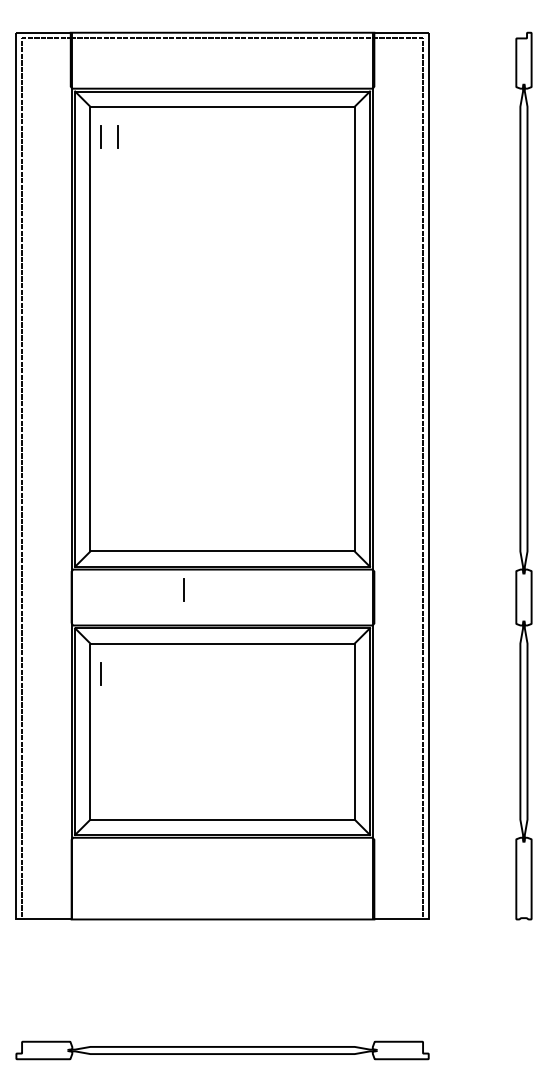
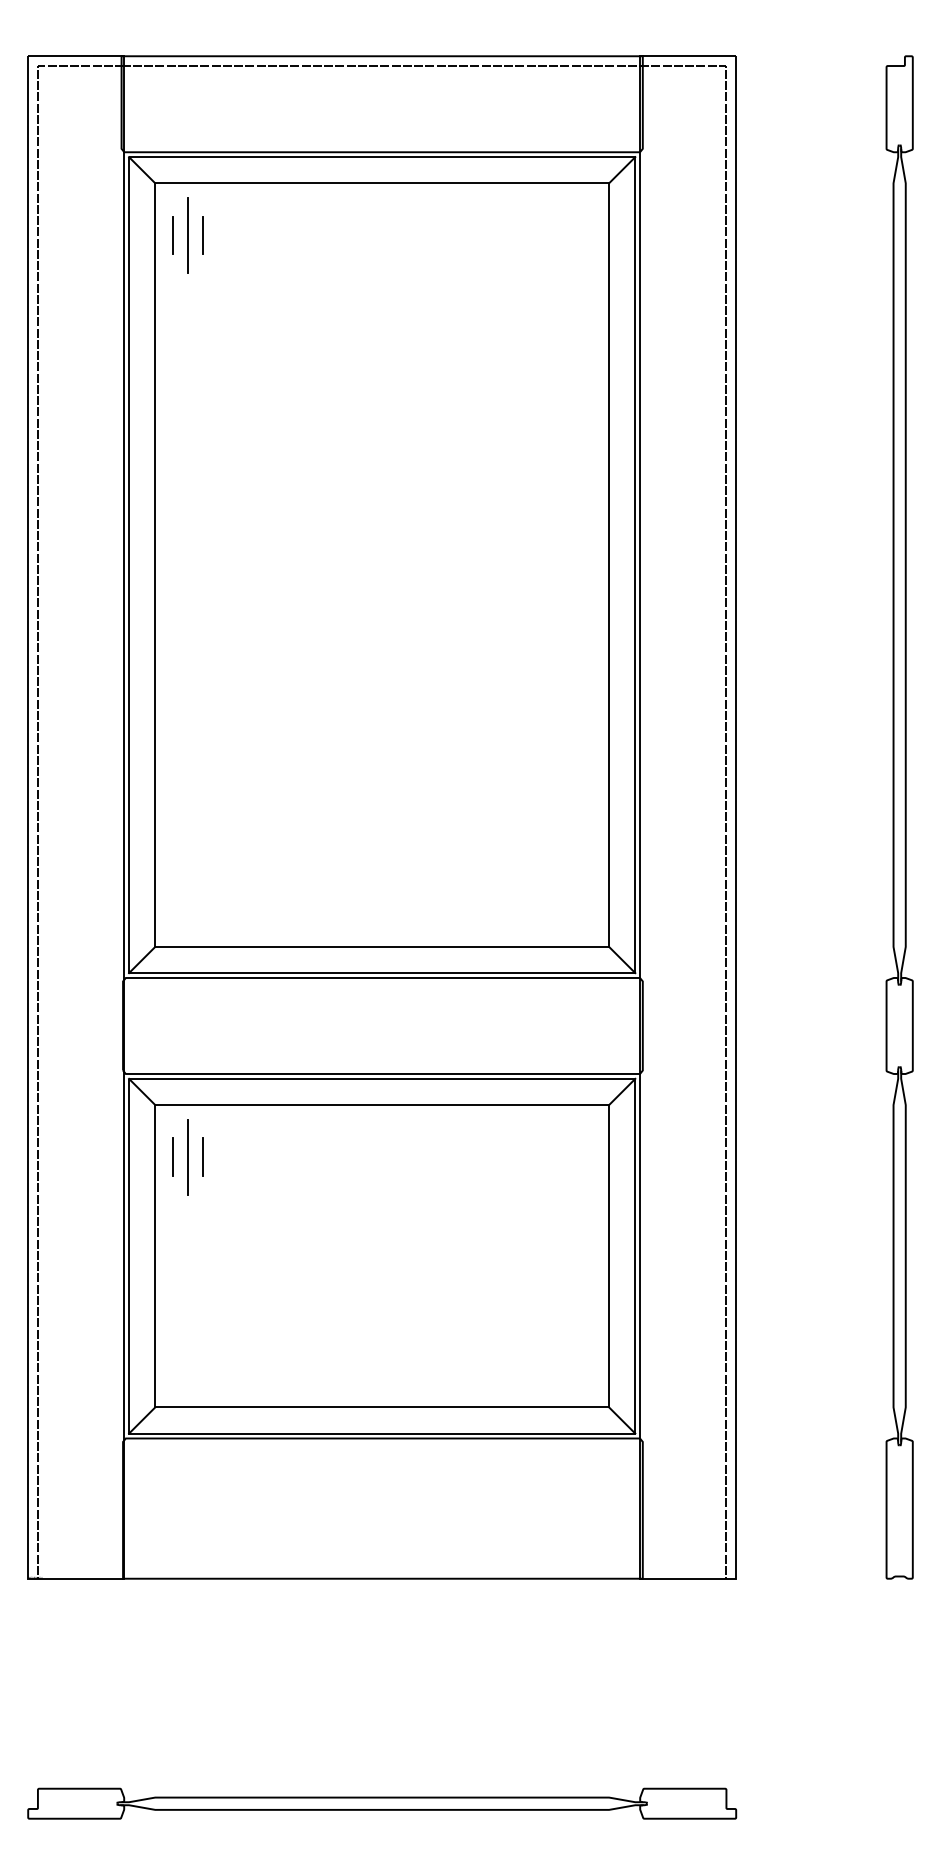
line: (109, 136) -> (188, 234), added
line: (183, 589) -> (201, 1156), moved
line: (109, 673) -> (188, 1156), added

